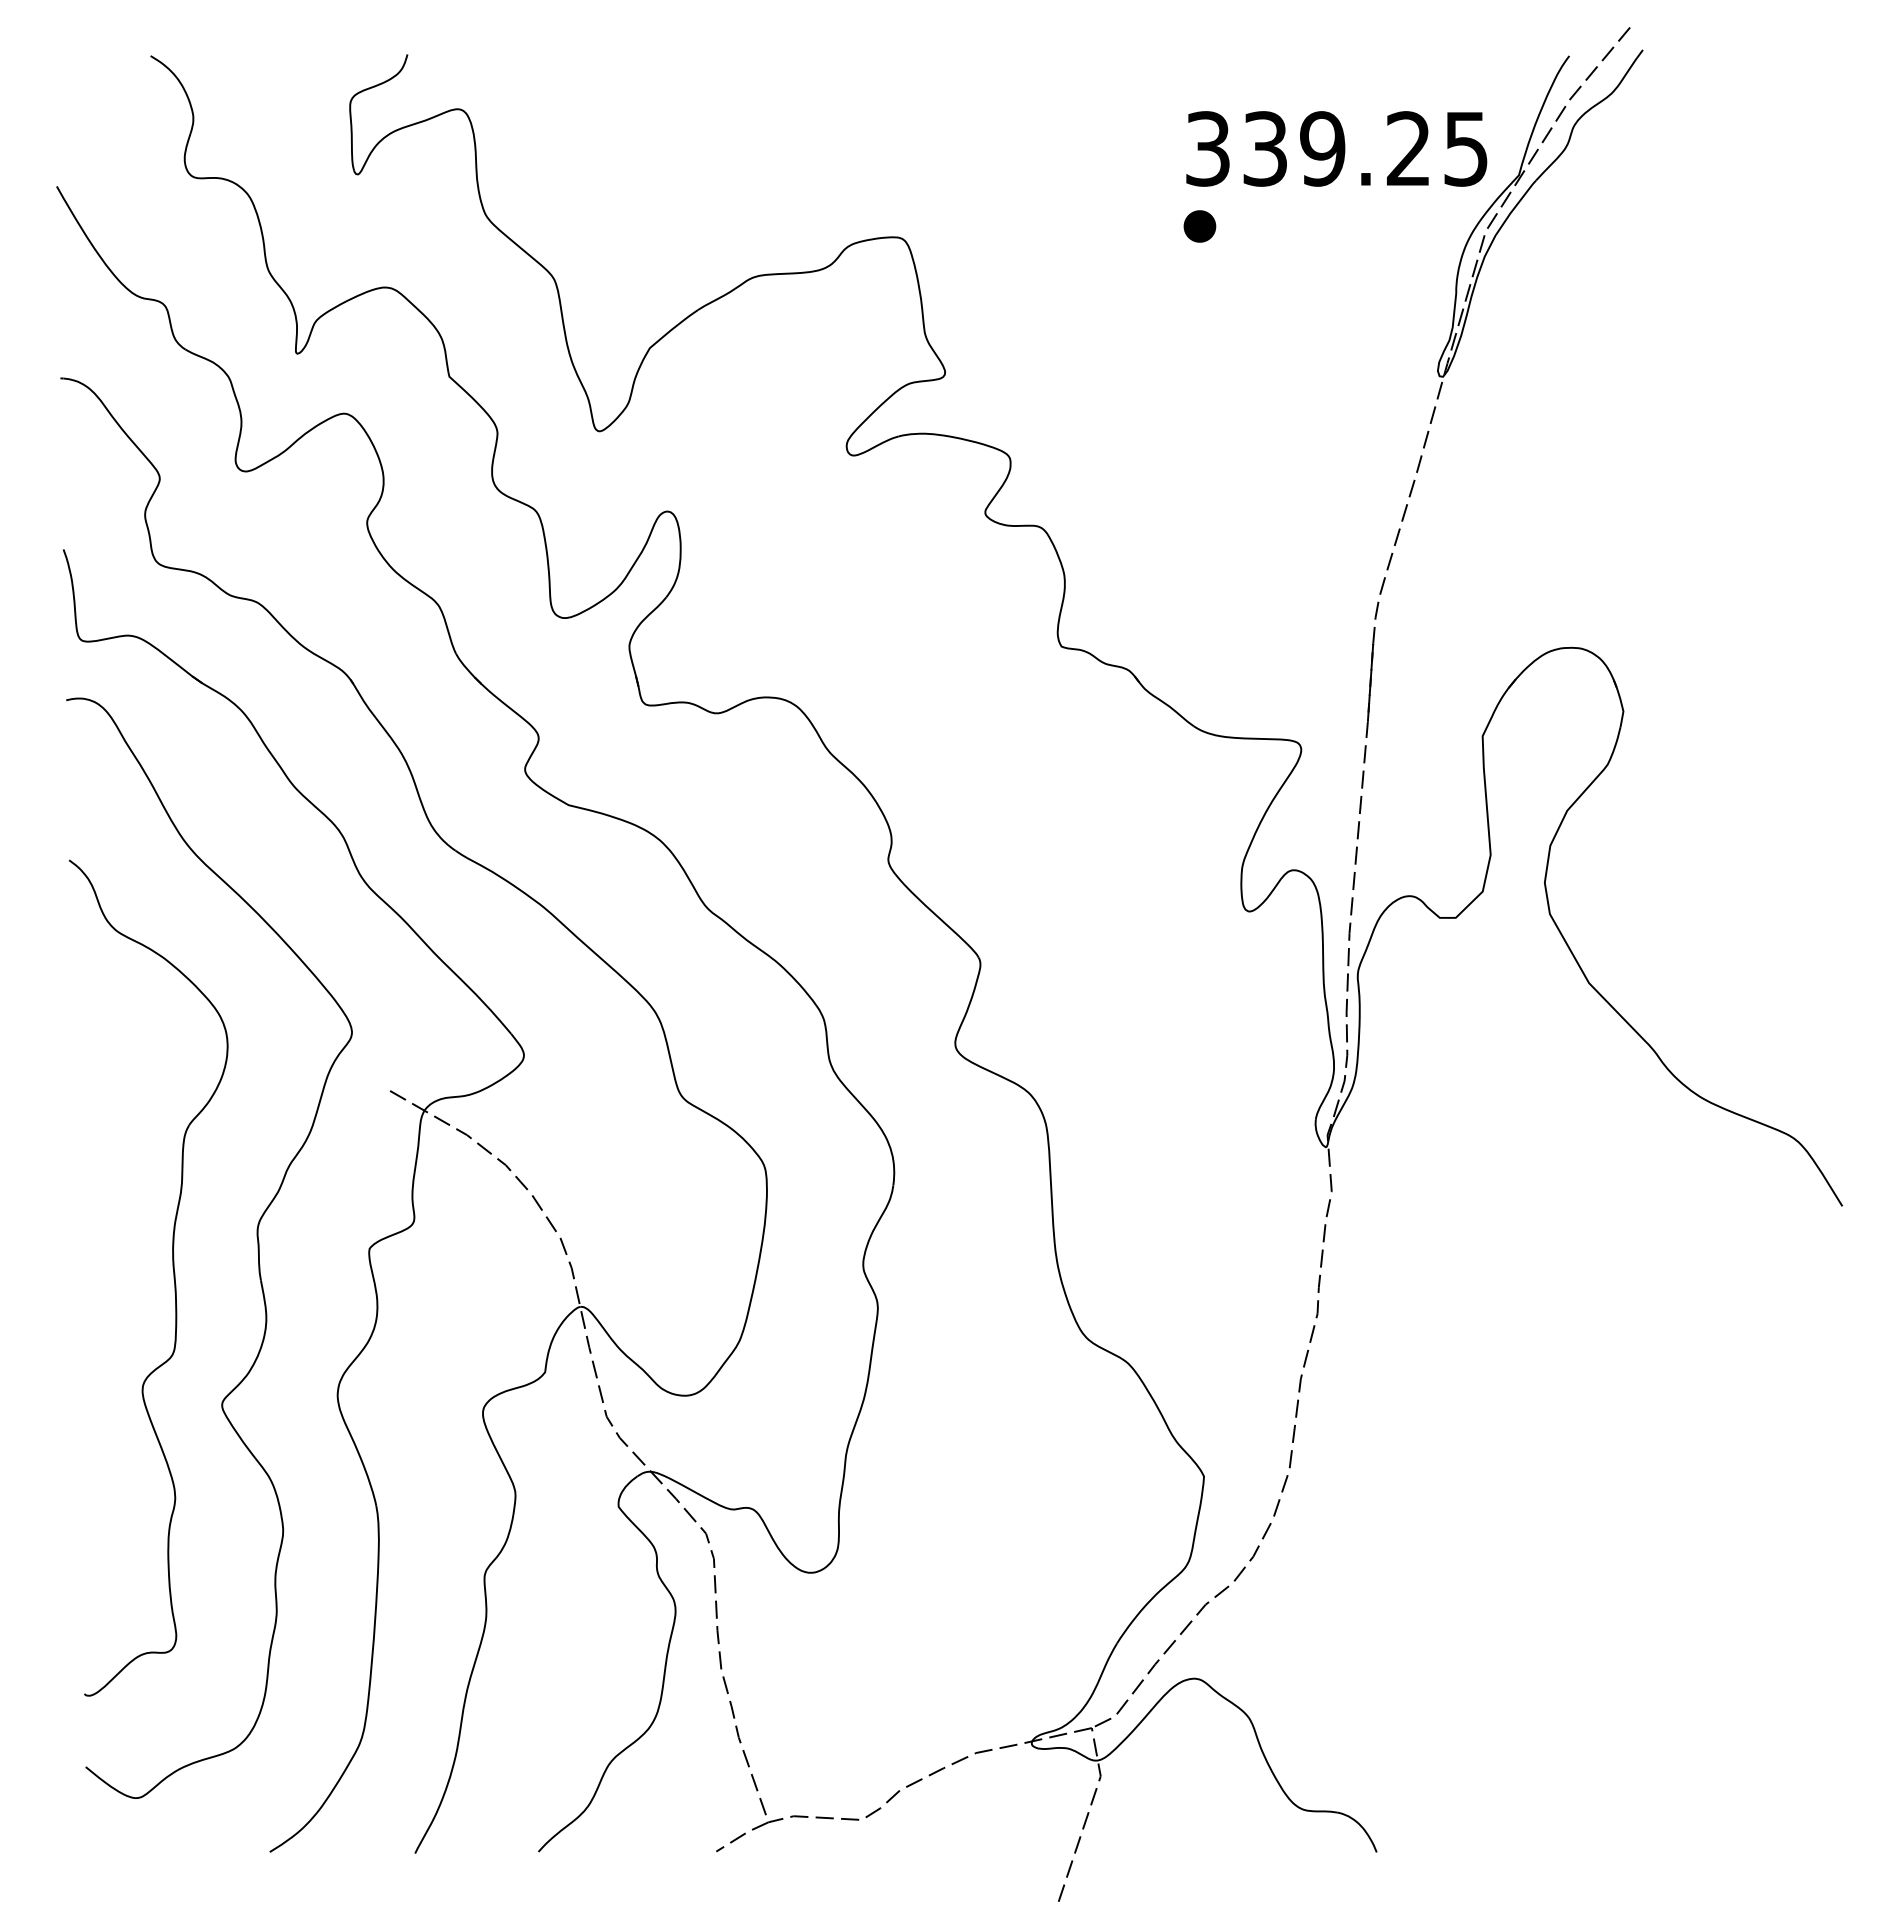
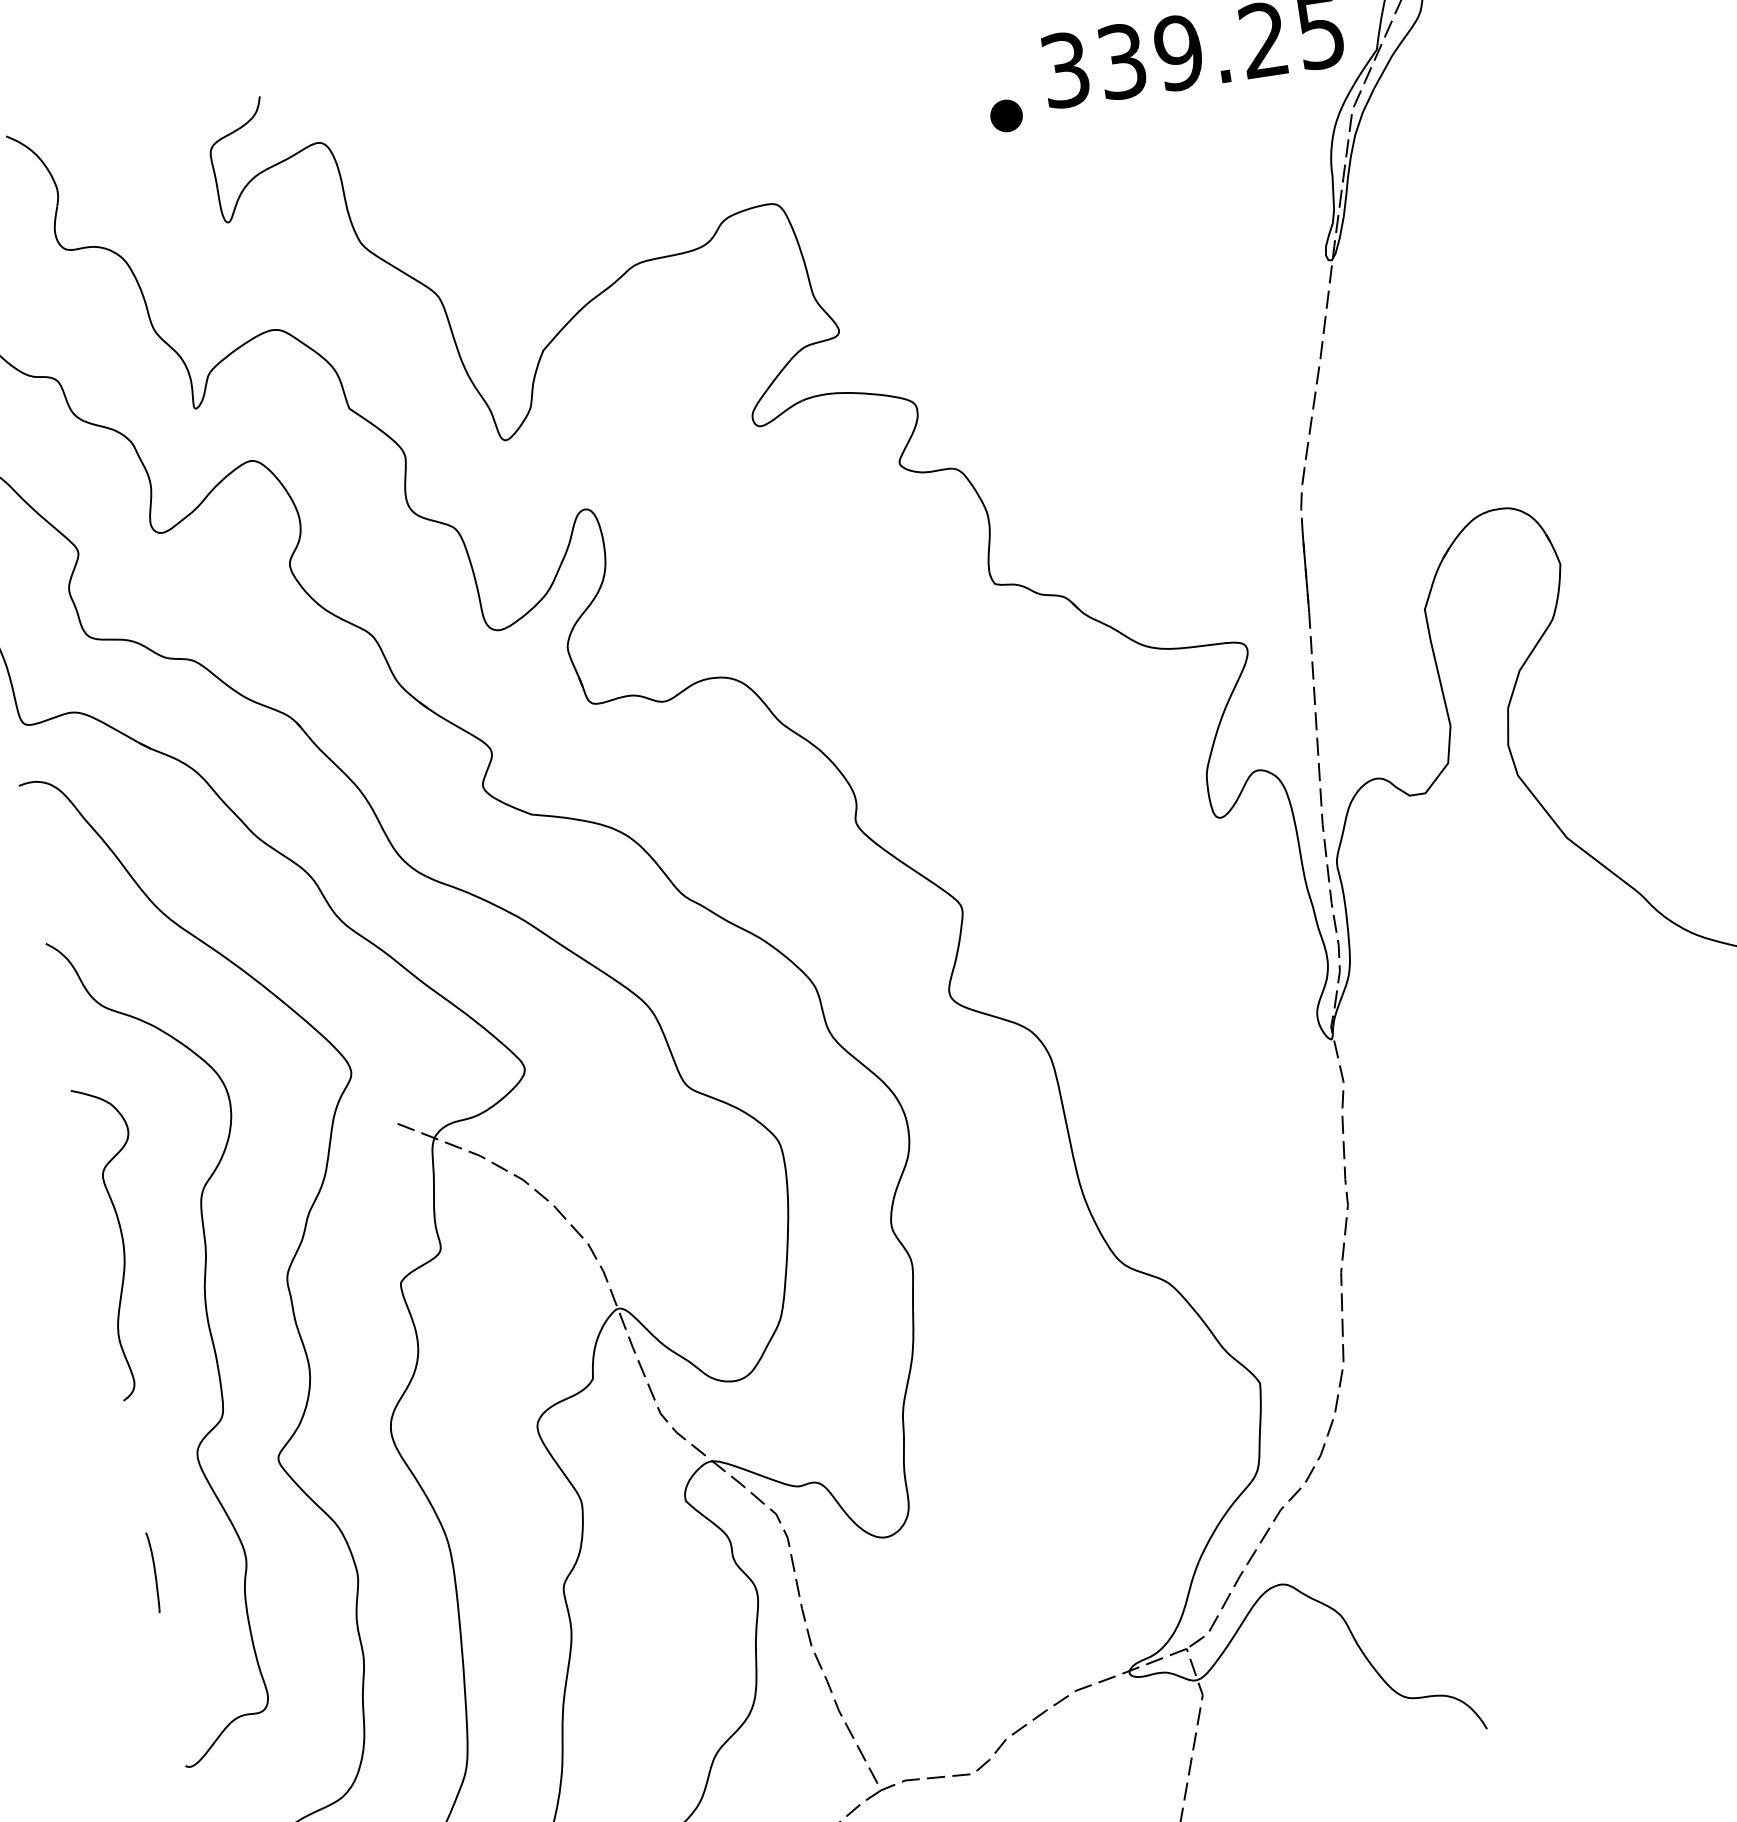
part: (1199, 226) -> (1006, 116), moved
curve: (100, 1166) -> (122, 1241), added
curve: (82, 1498) -> (154, 1572), added

